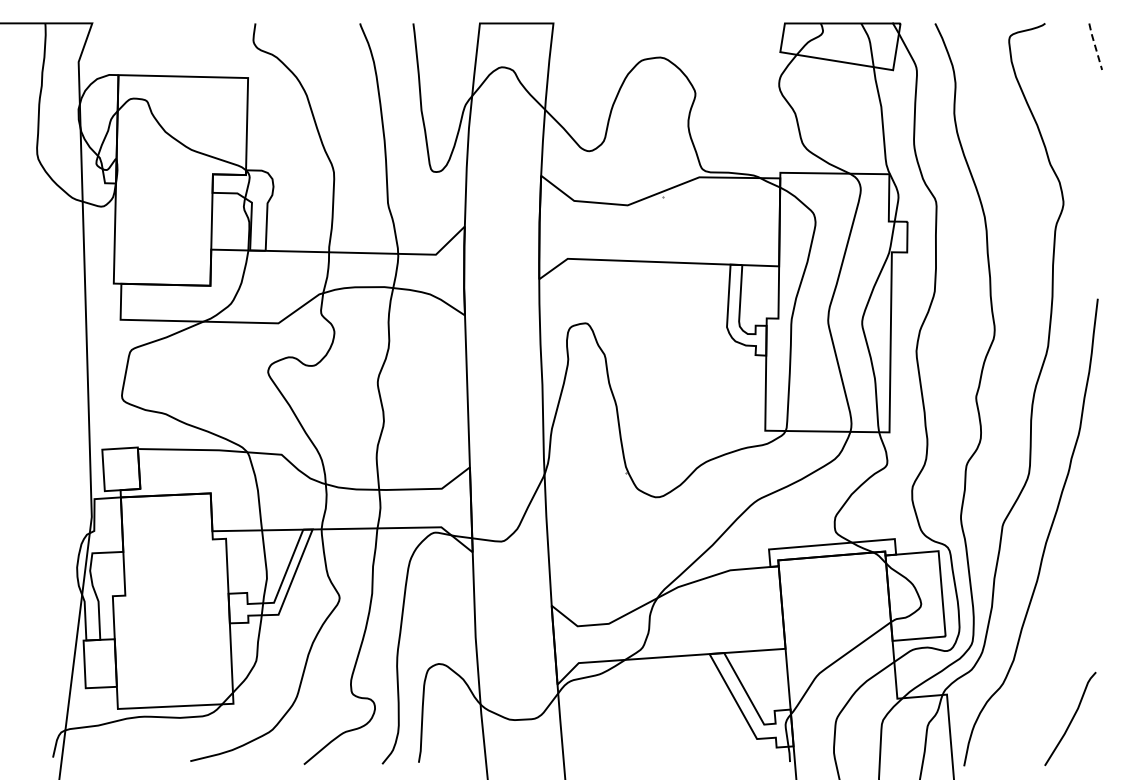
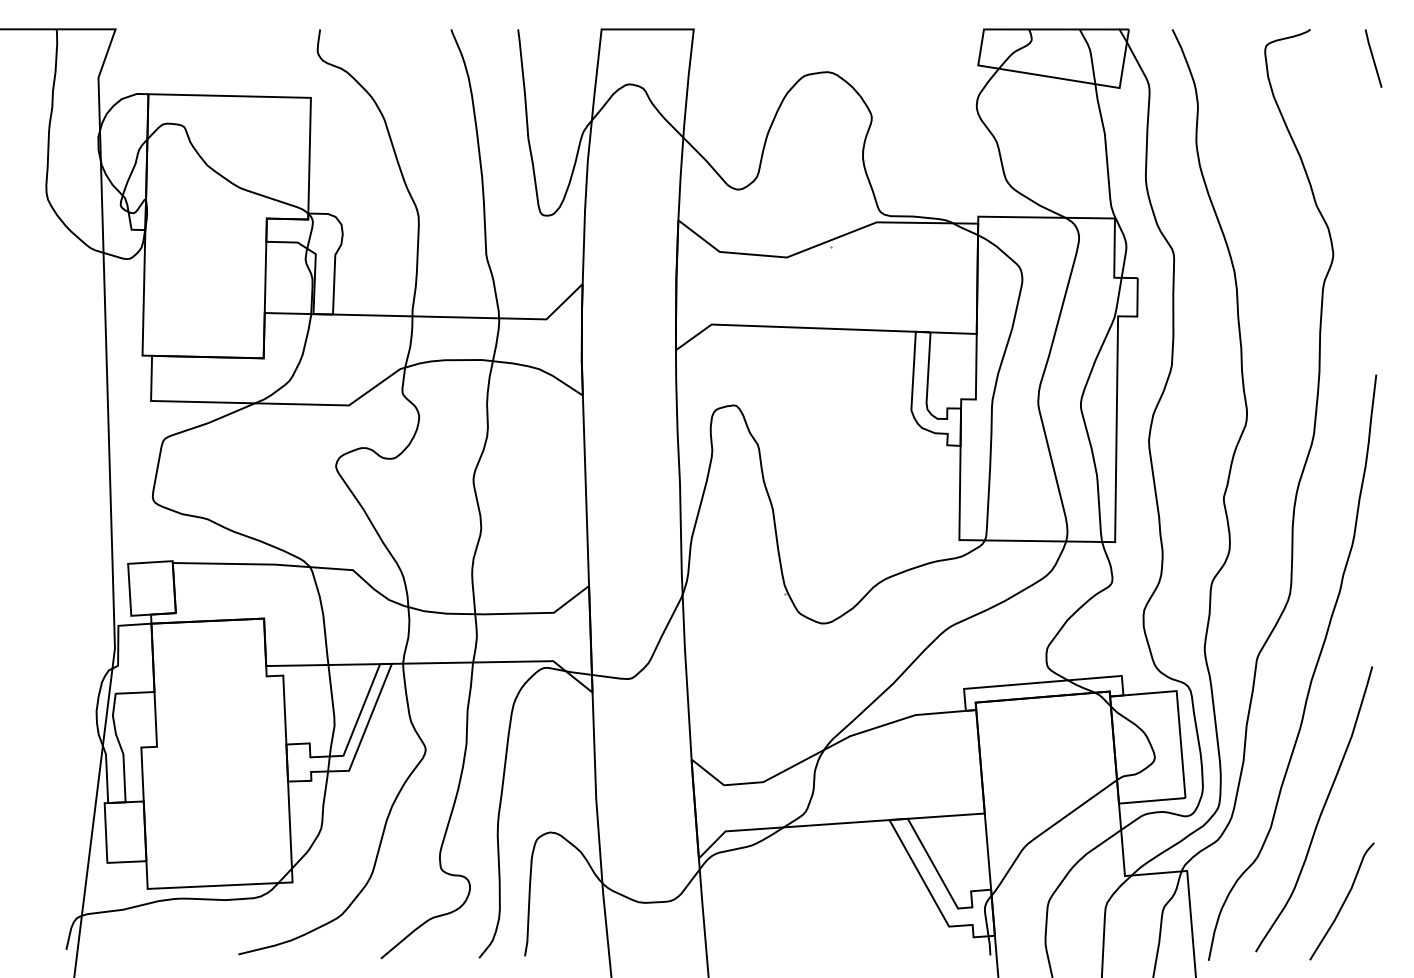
line: (1095, 46) -> (1373, 58), dashed -> solid
curve: (1053, 646) -> (1320, 810), added

